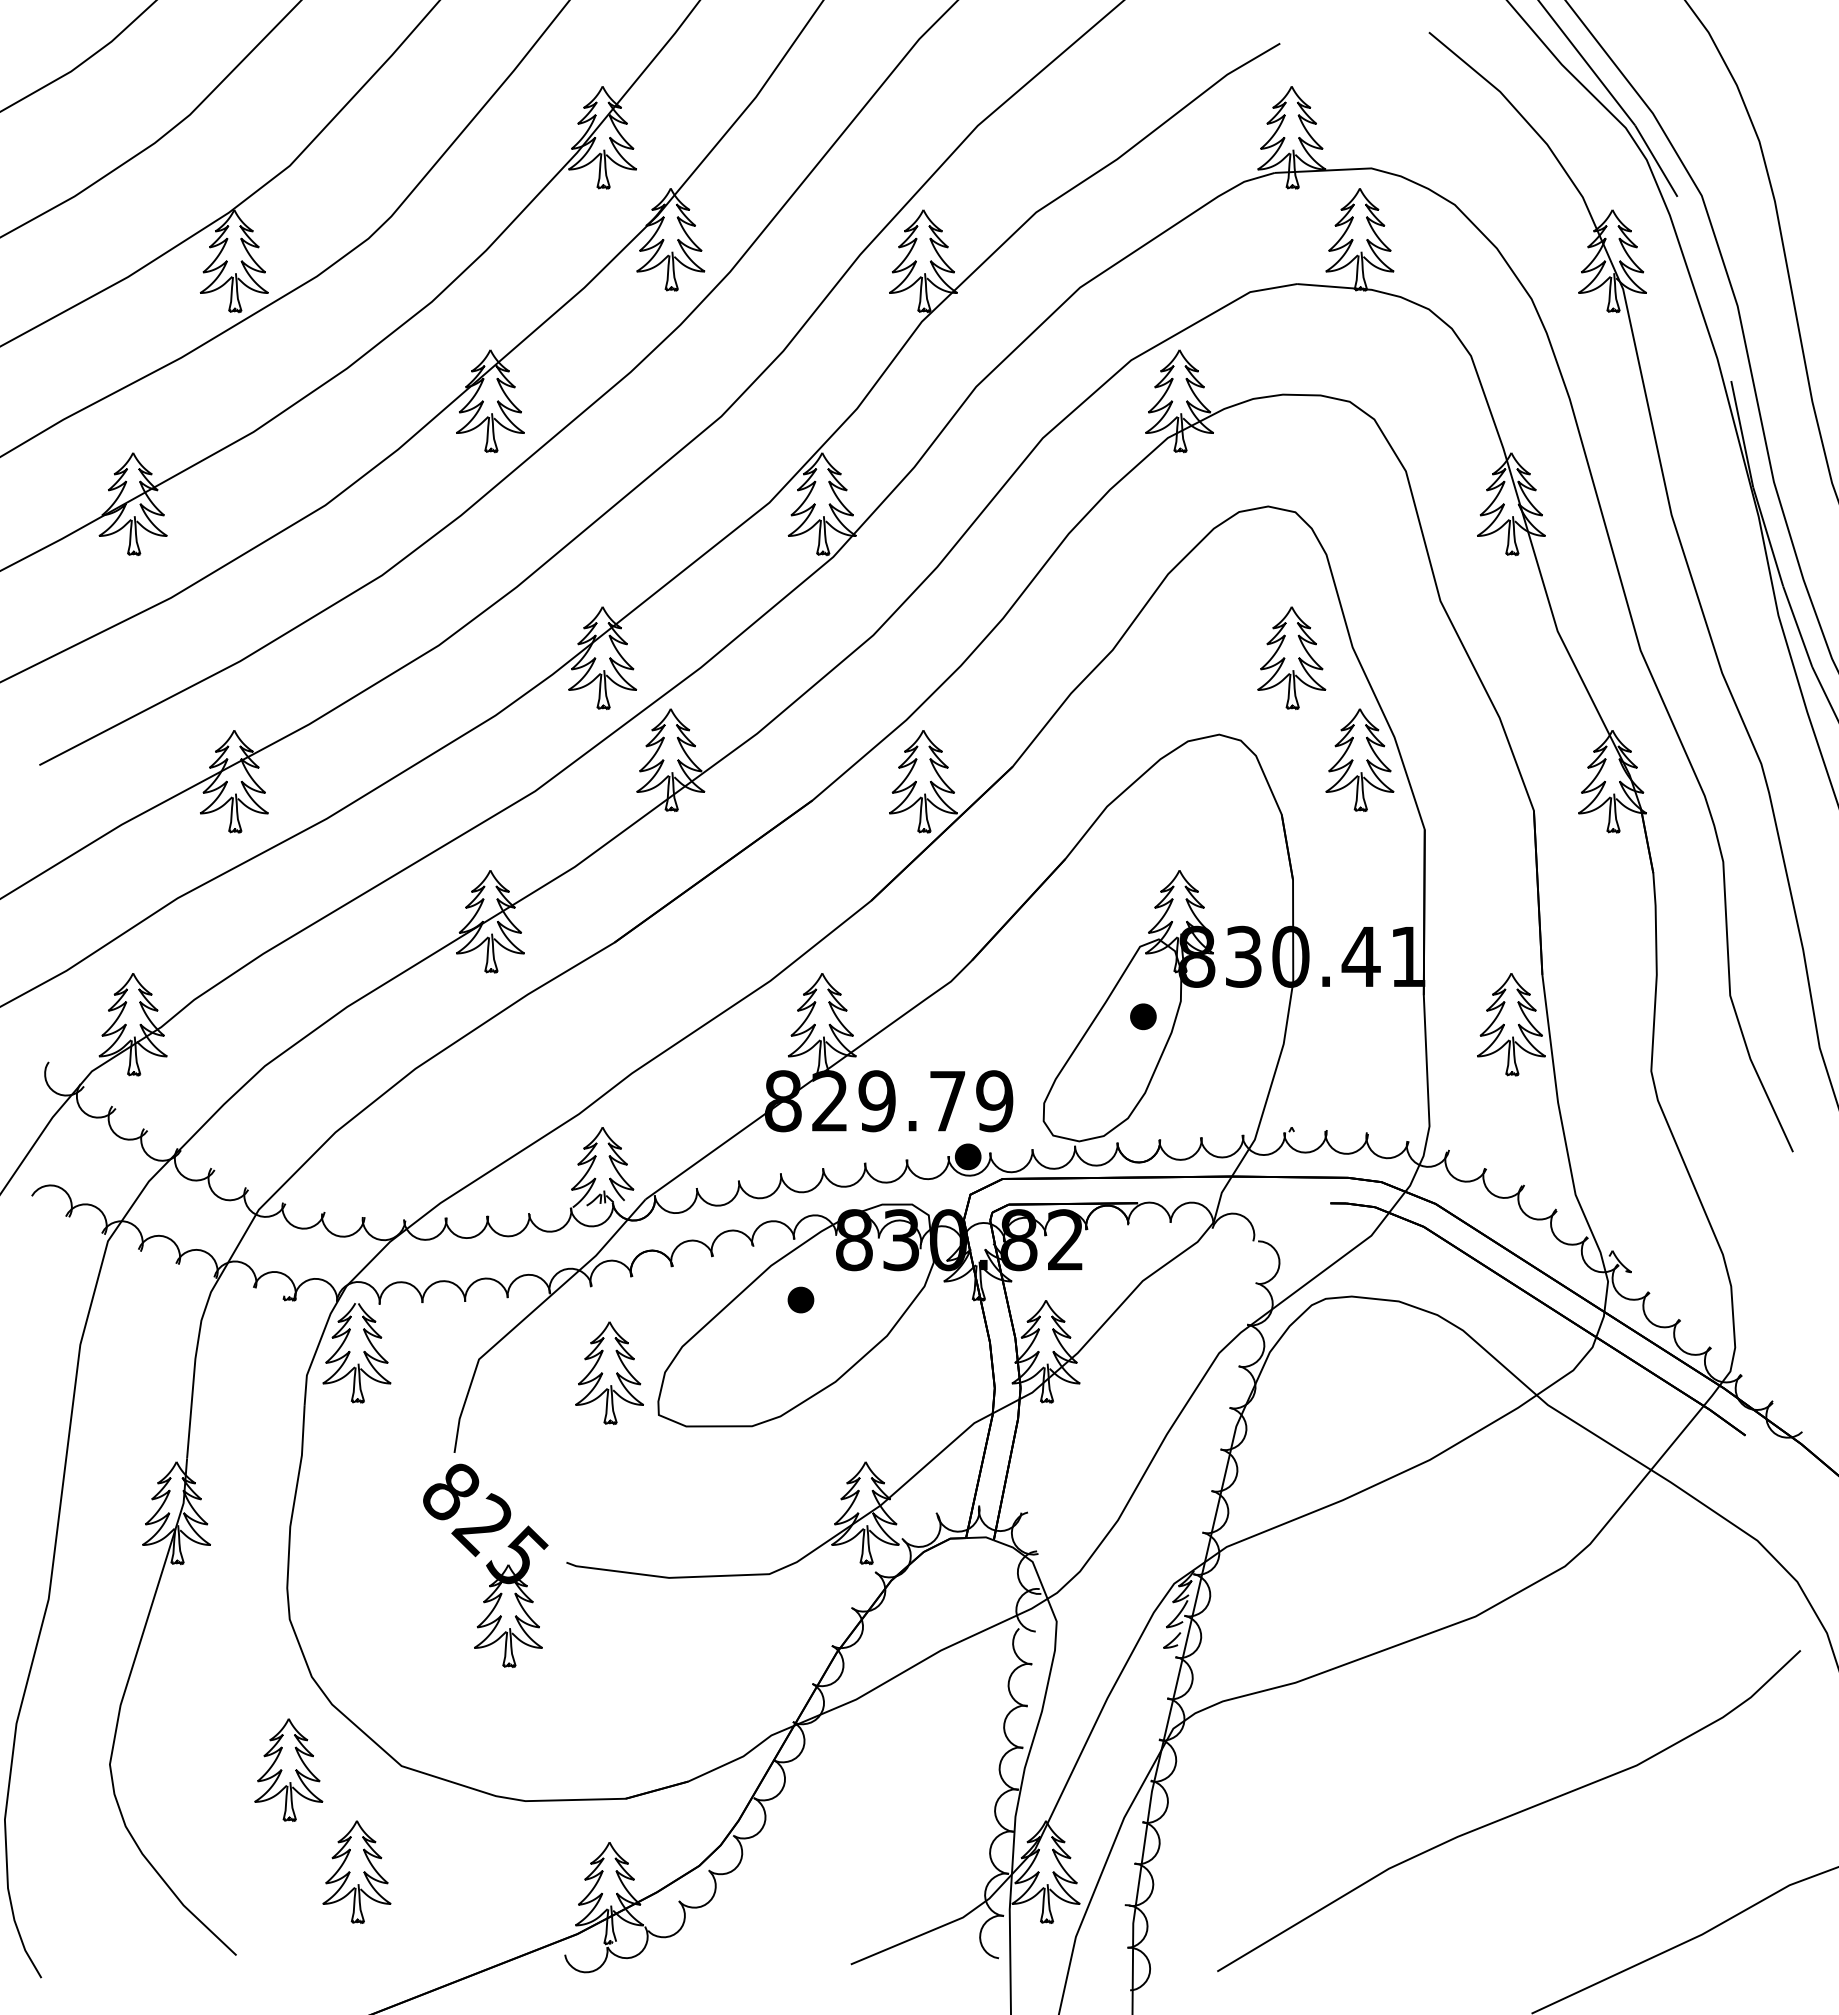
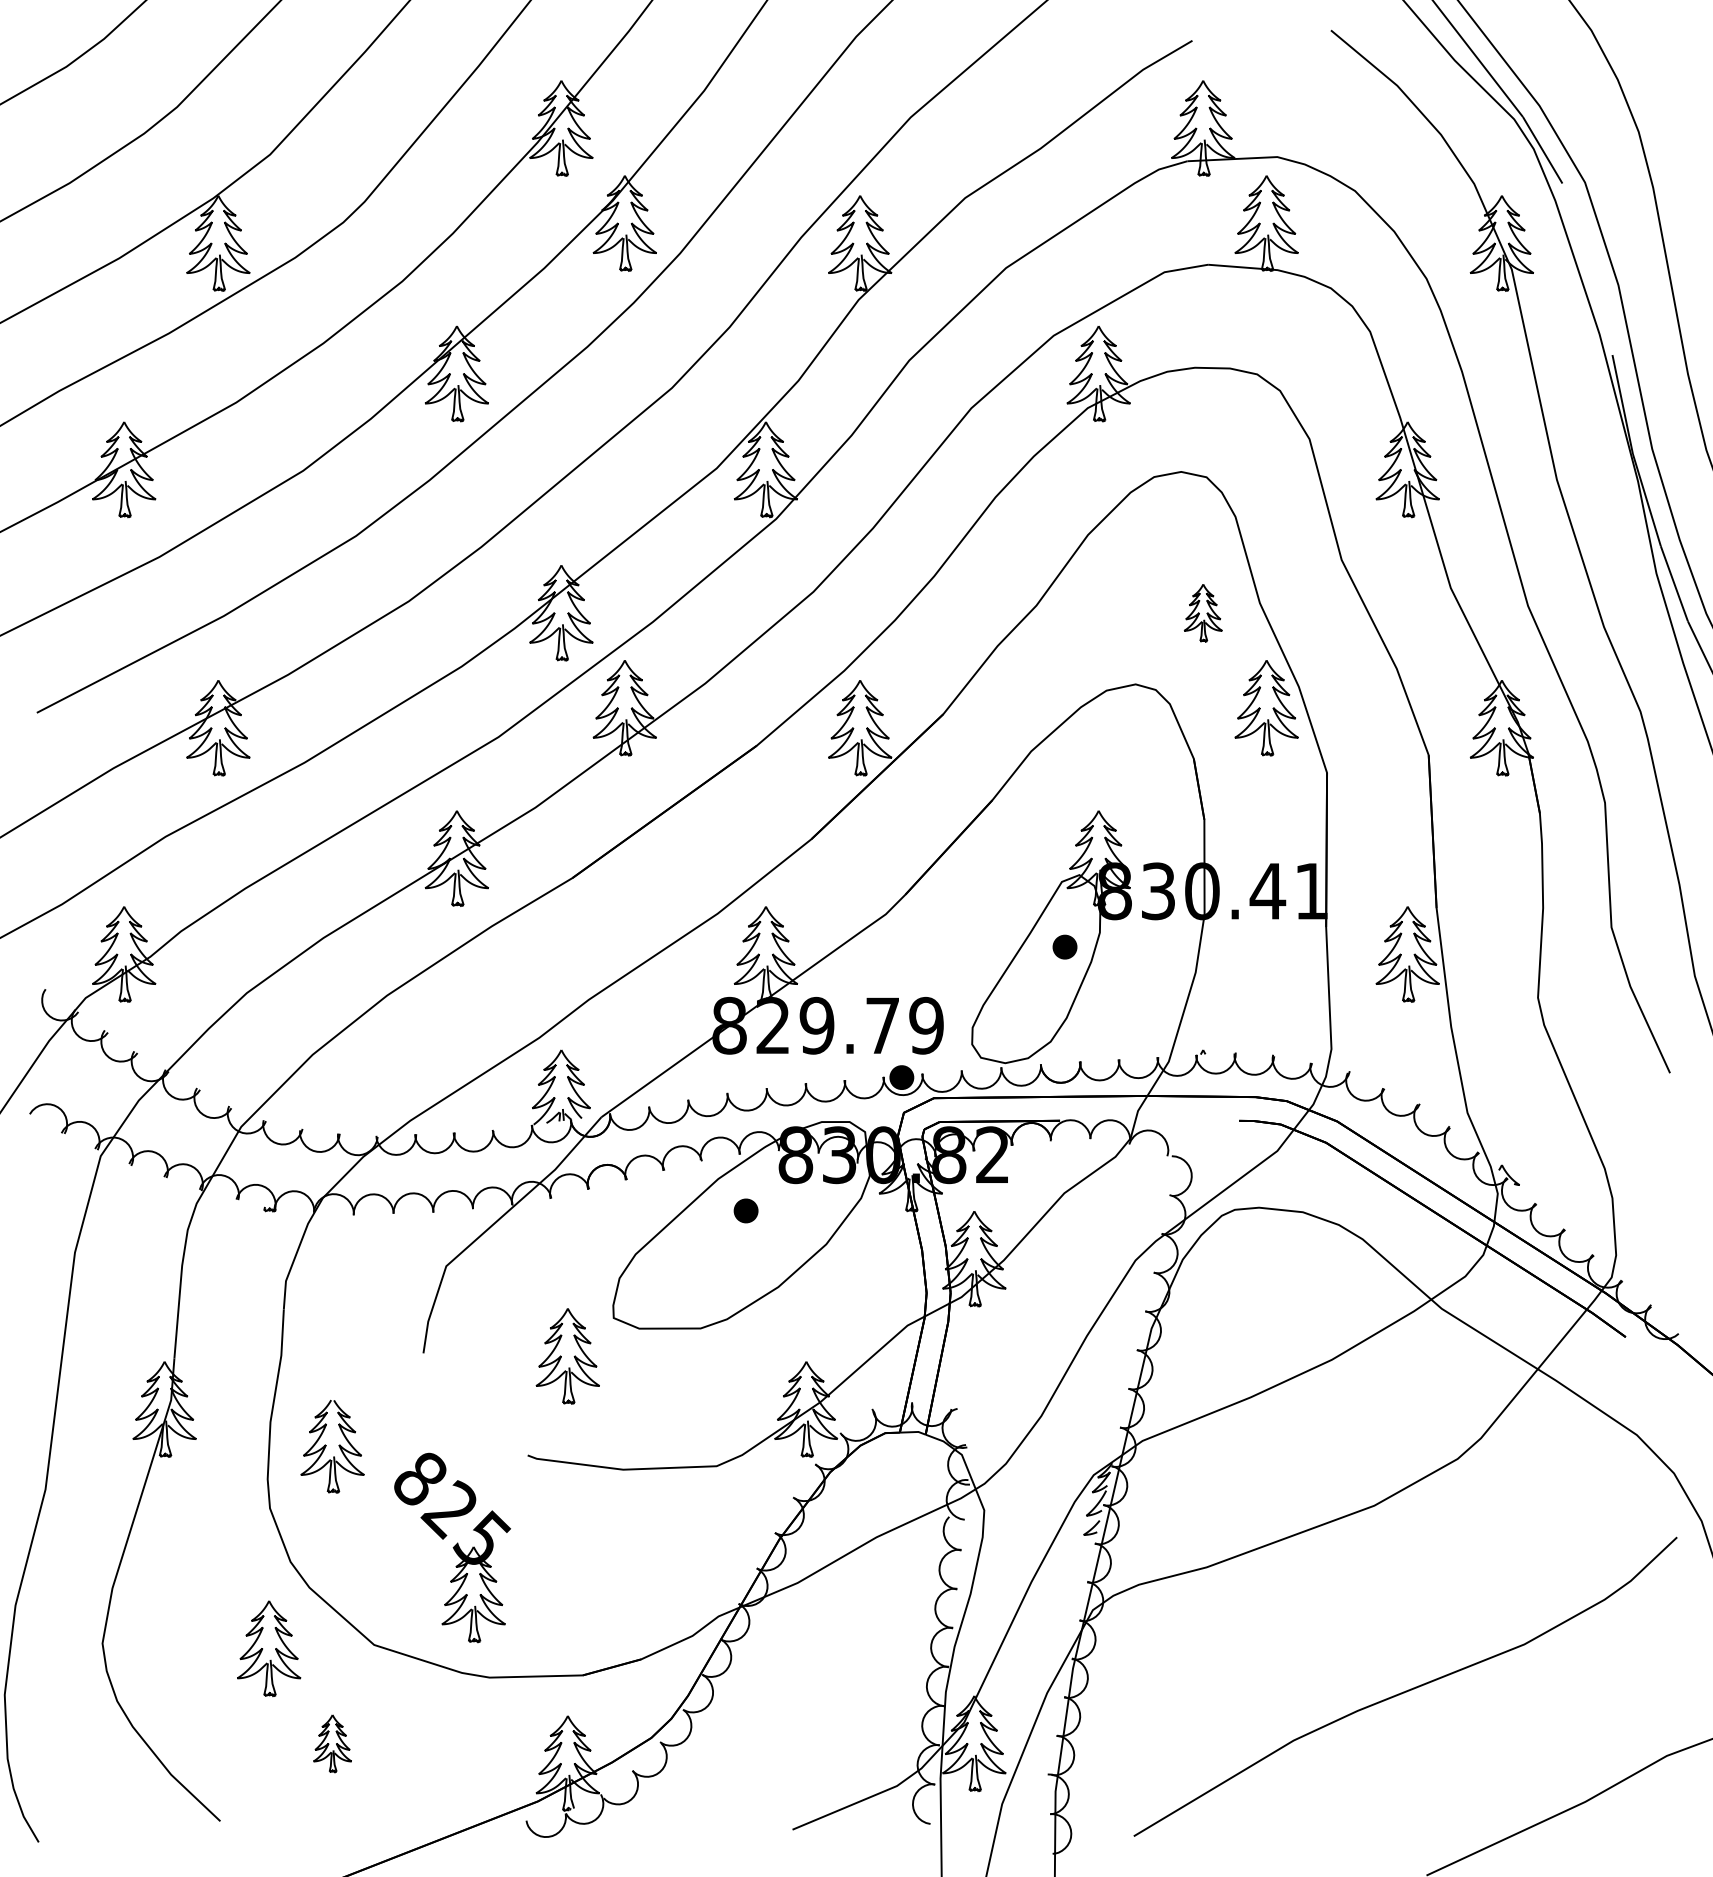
part: (1291, 657) -> (1202, 612), size x0.6
part: (350, 1352) -> (326, 1446), moved
part: (609, 1372) -> (567, 1355), moved
part: (485, 1565) -> (452, 1547), moved
part: (356, 1871) -> (332, 1743), size x0.6

